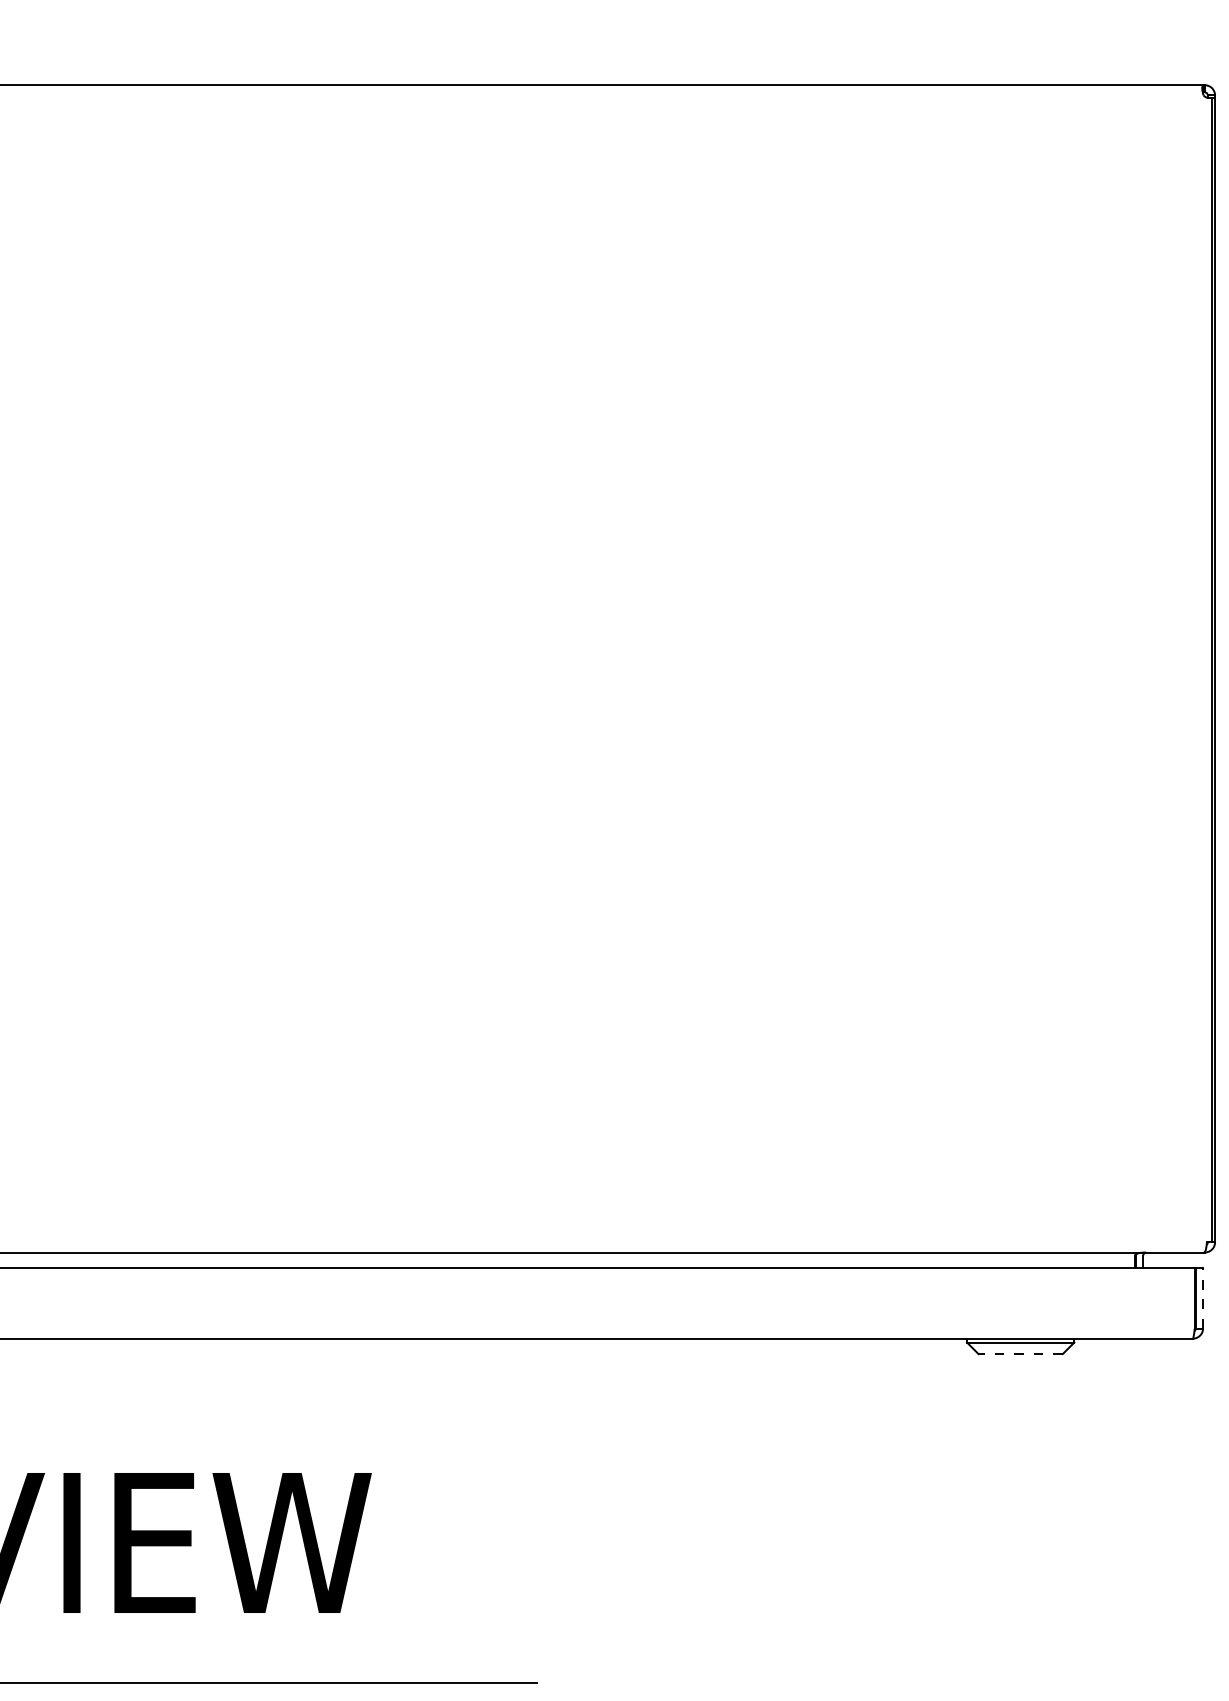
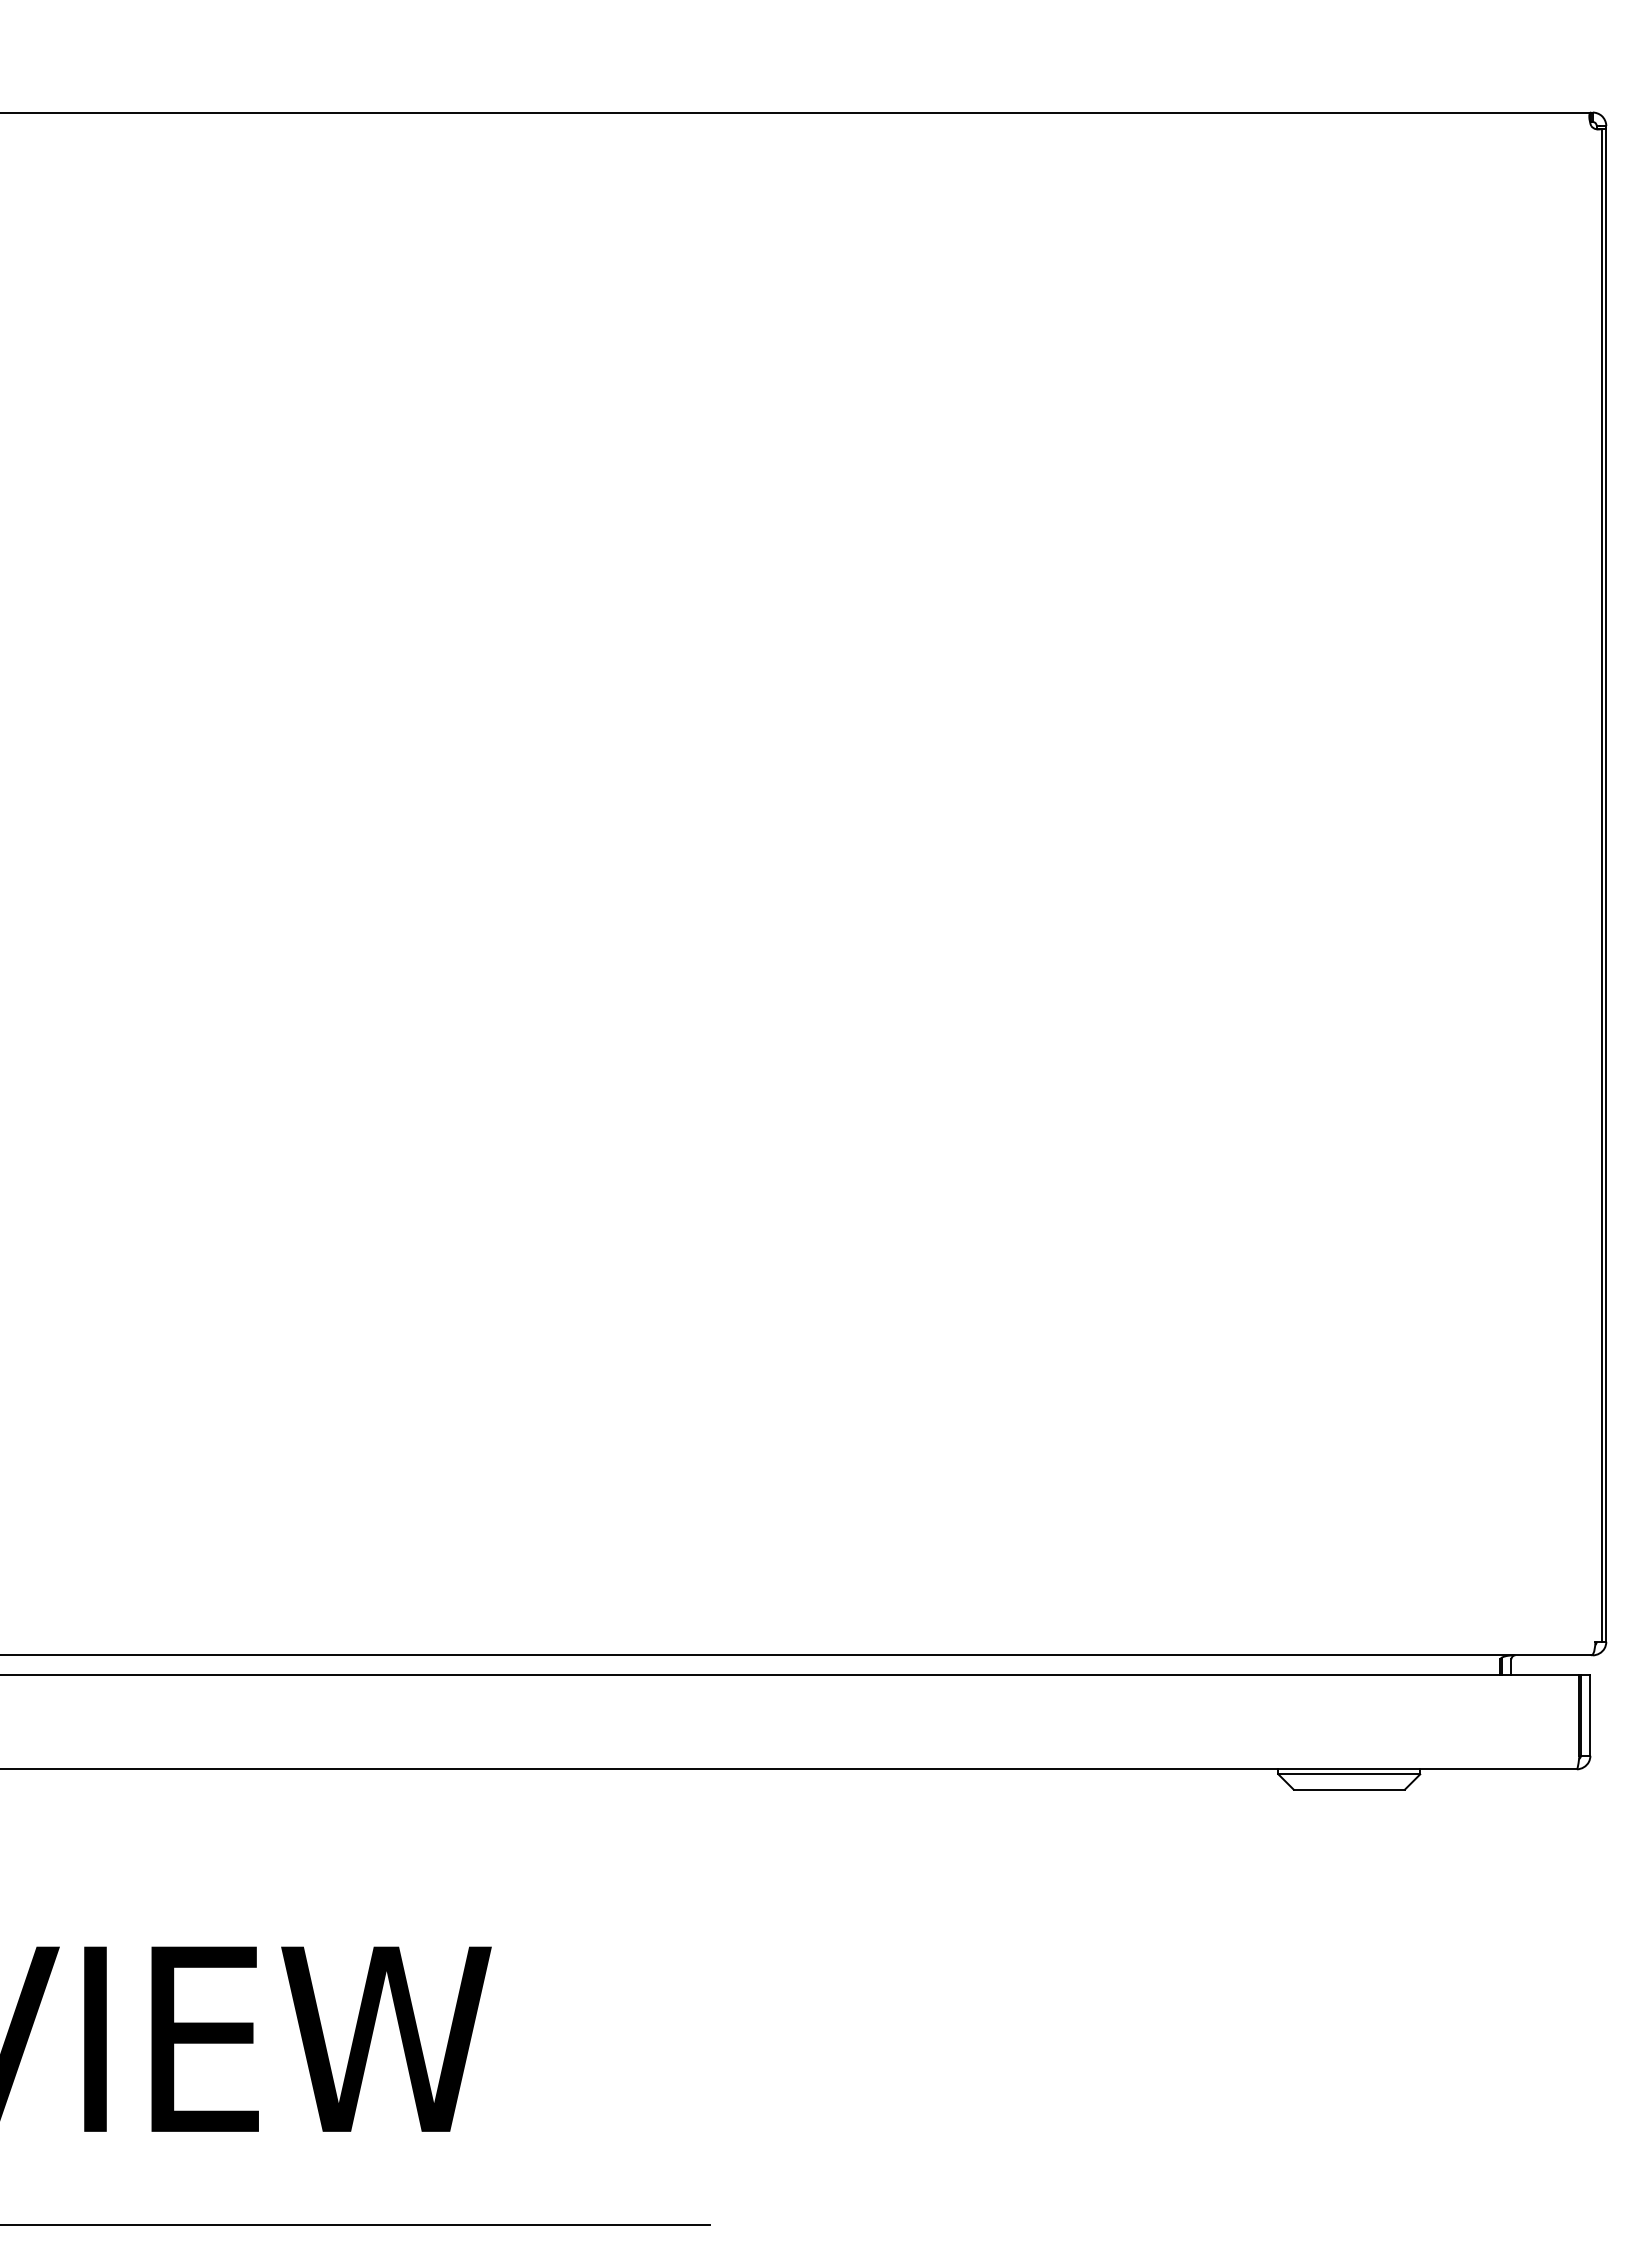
line: (1203, 1298) -> (1590, 1715), dashed -> solid
line: (1020, 1354) -> (1349, 1789), dashed -> solid

